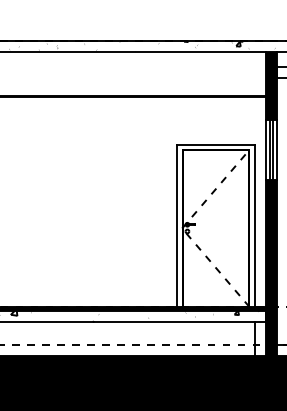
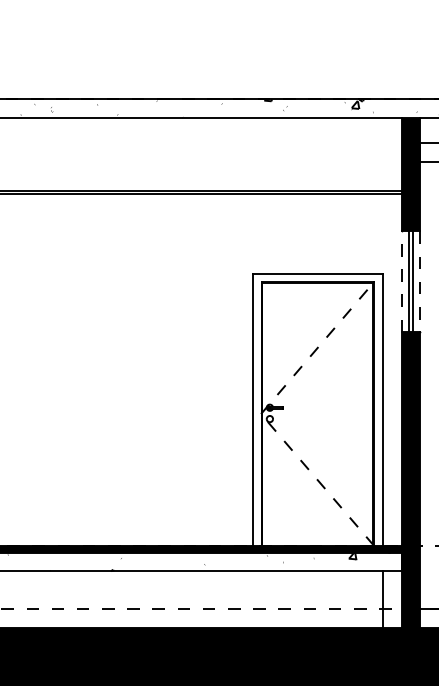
line: (265, 149) -> (400, 281), solid -> dashed
line: (277, 150) -> (421, 283), solid -> dashed

